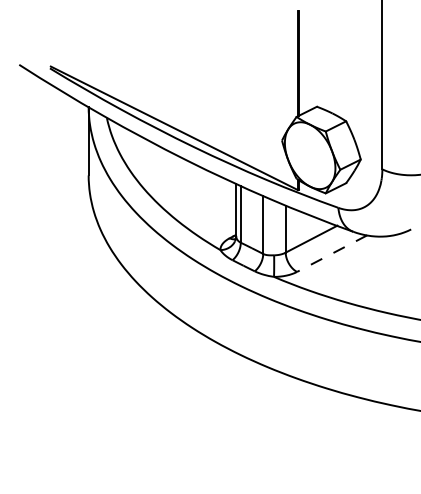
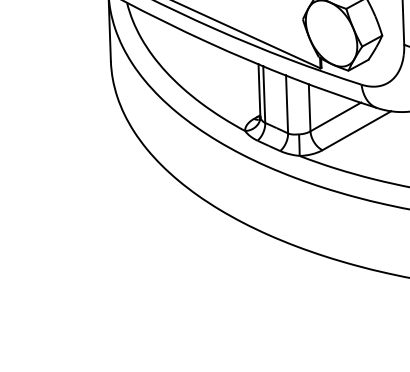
line: (332, 253) -> (357, 130), dashed -> solid

